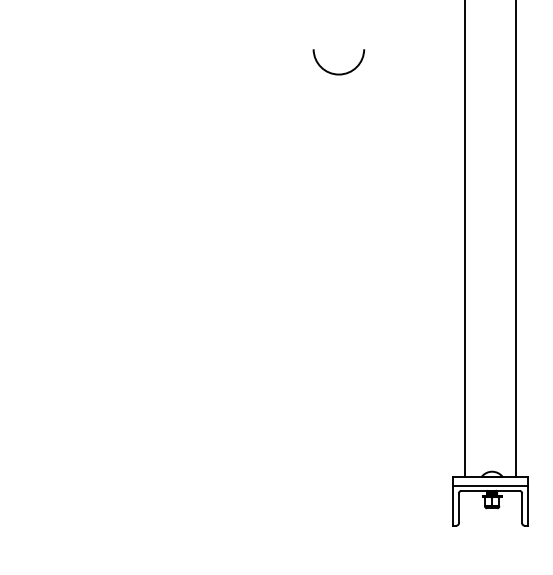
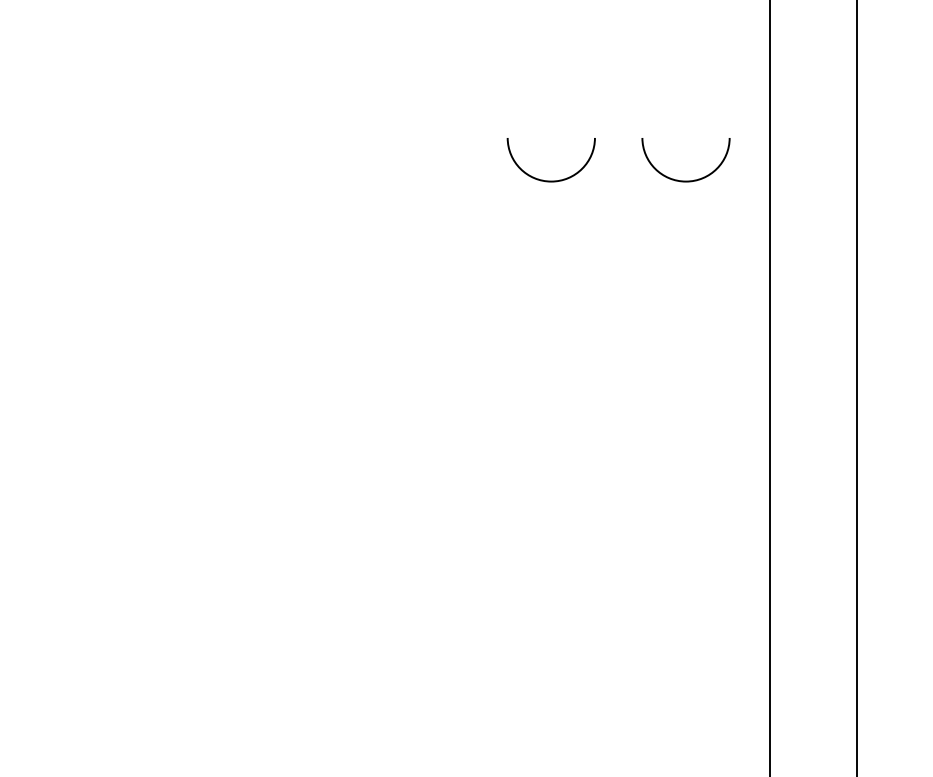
arc: (416, 73) -> (685, 179), added

